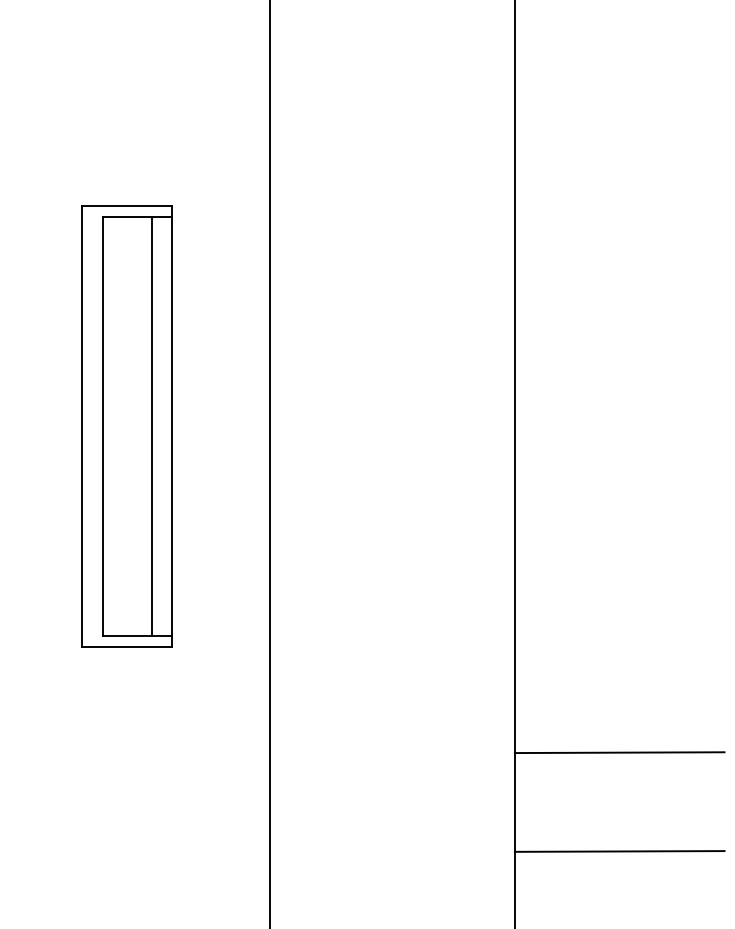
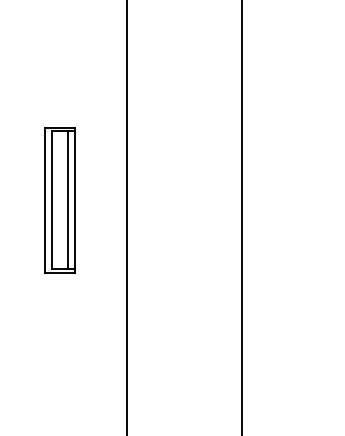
part: (126, 427) -> (59, 200), size x0.7
line: (618, 753) -> (290, 353), removed
line: (618, 851) -> (290, 399), removed

